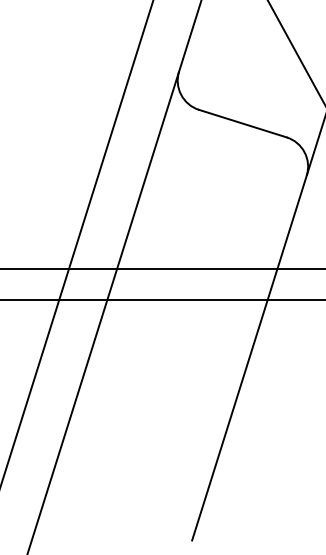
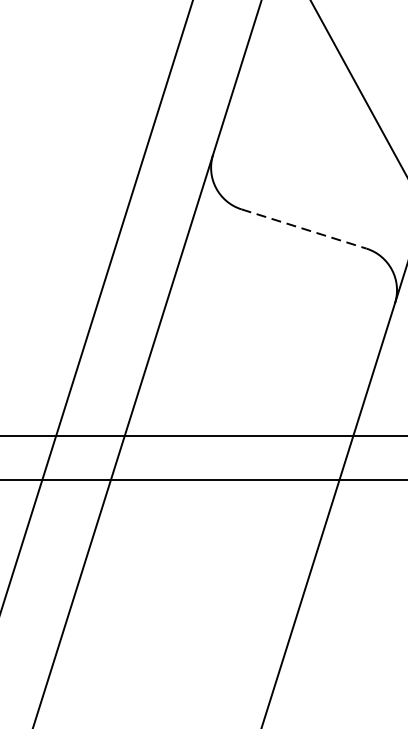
line: (242, 123) -> (303, 228), solid -> dashed

